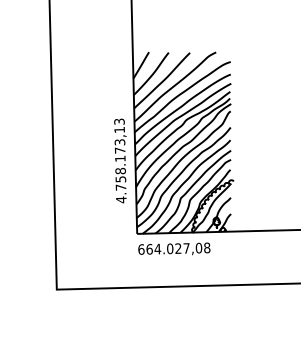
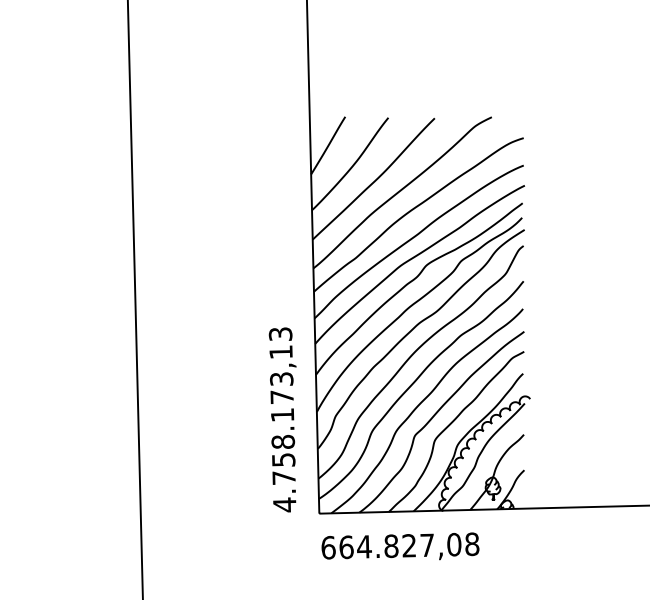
text: (120, 160) -> (282, 418), moved
text: (170, 248) -> (392, 545), 664.027,08 -> 664.827,08

